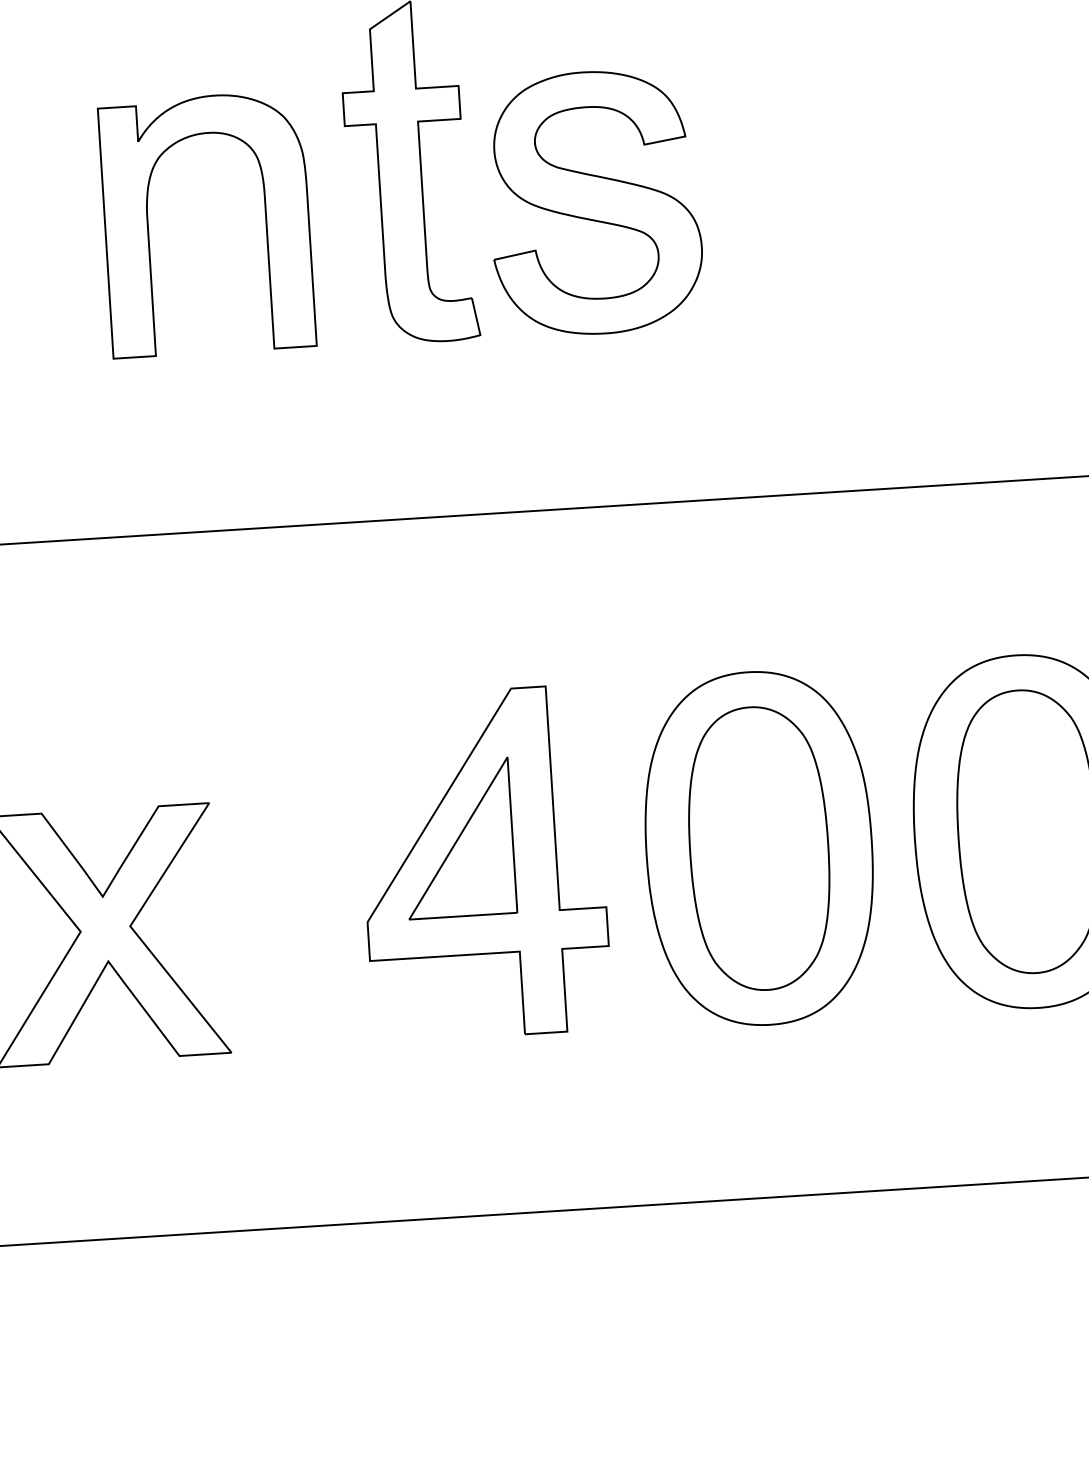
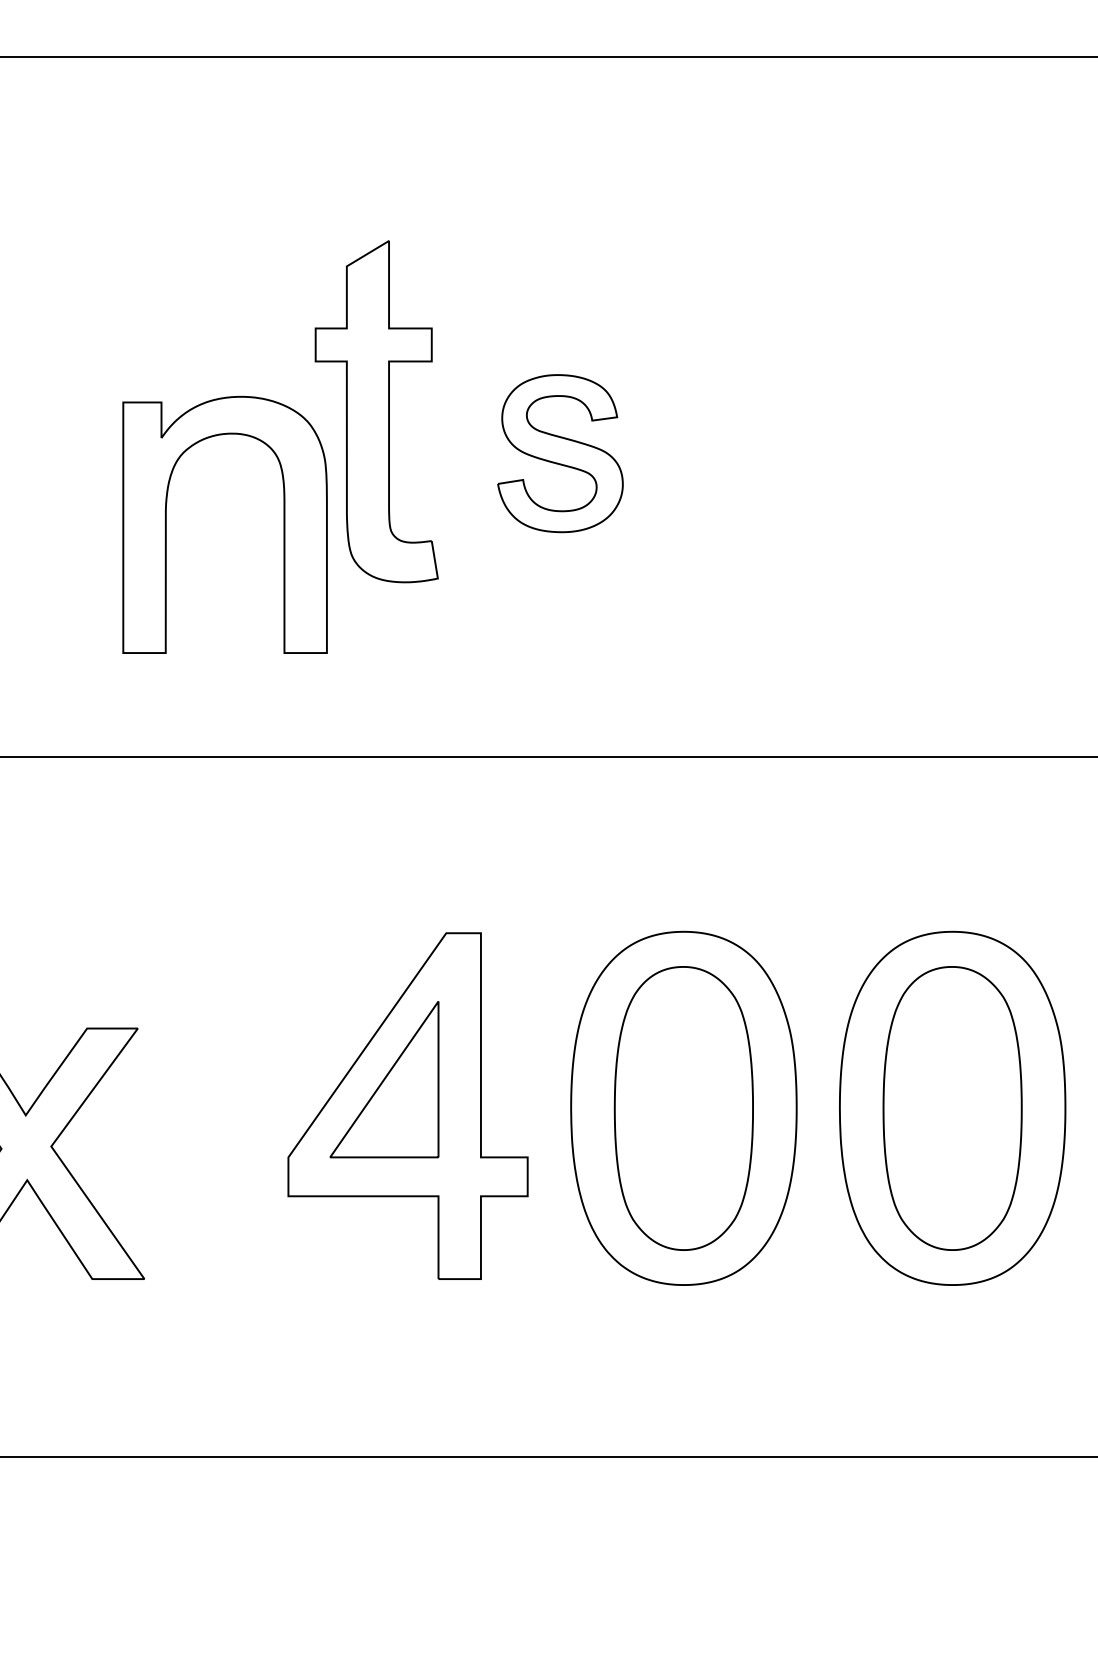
part: (594, 202) -> (560, 453), size x0.6
part: (148, 227) -> (166, 524), moved

